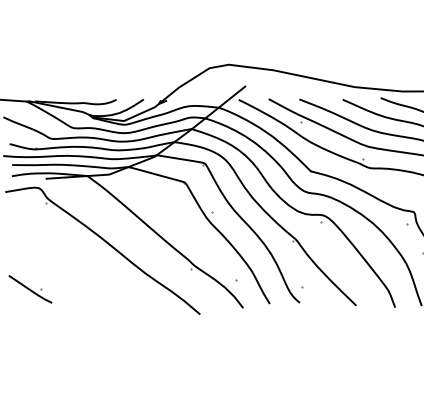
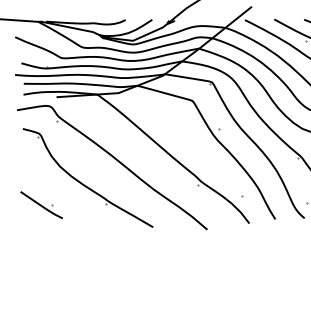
part: (72, 266) -> (82, 182), added

